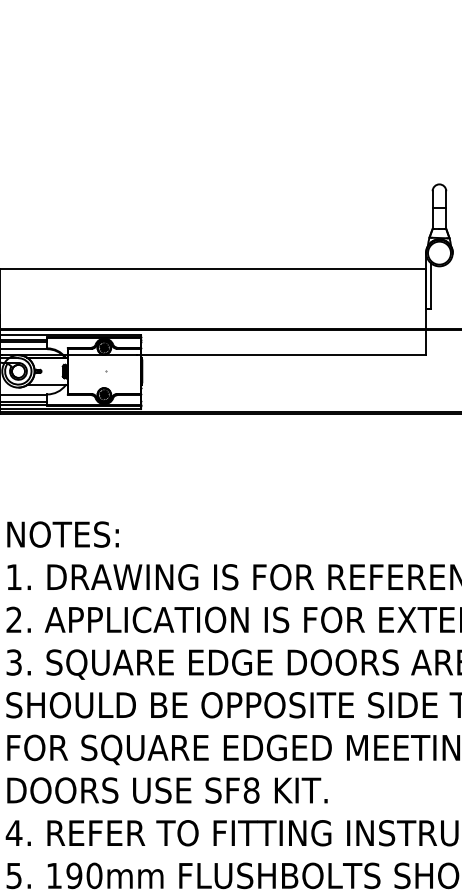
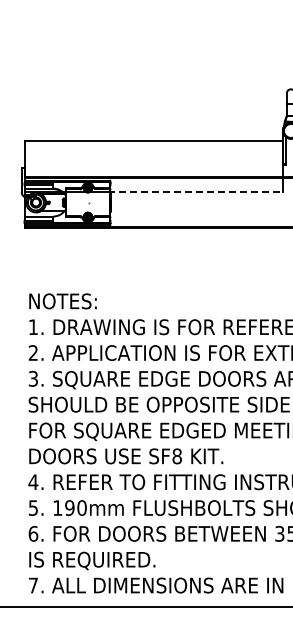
line: (281, 354) -> (195, 192), solid -> dashed

